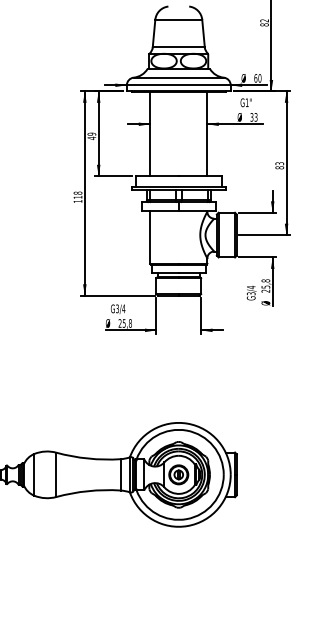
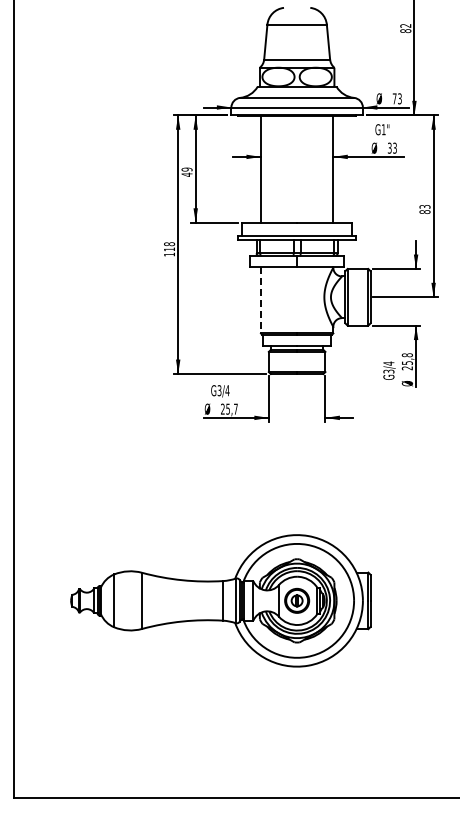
text: (257, 78) -> (396, 98), 60 -> 73
line: (149, 237) -> (260, 300), solid -> dashed
text: (130, 322) -> (235, 408), 25,8 -> 25,7

